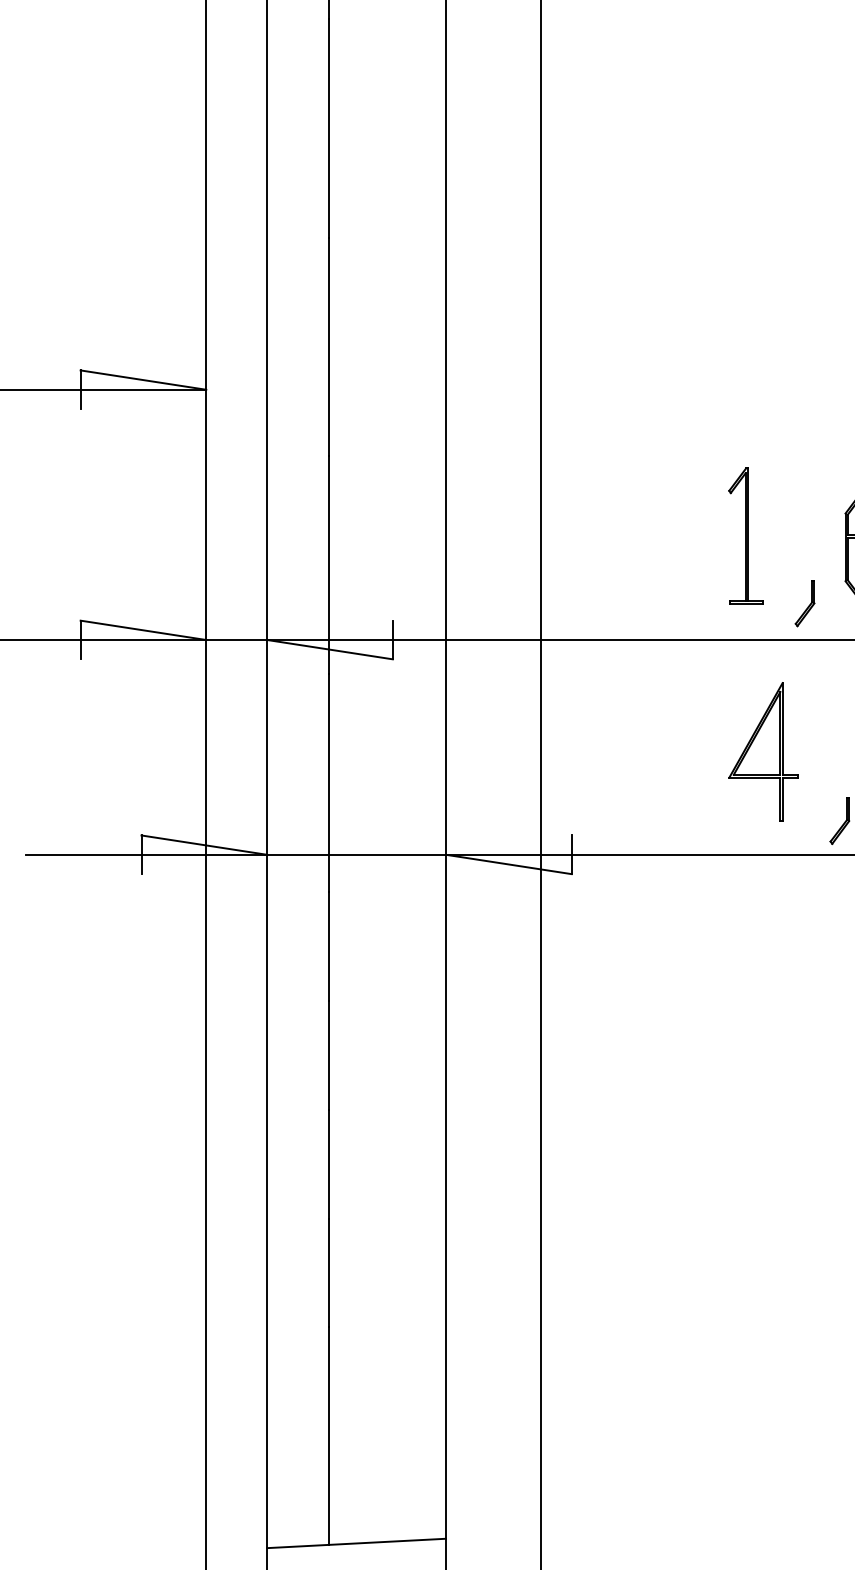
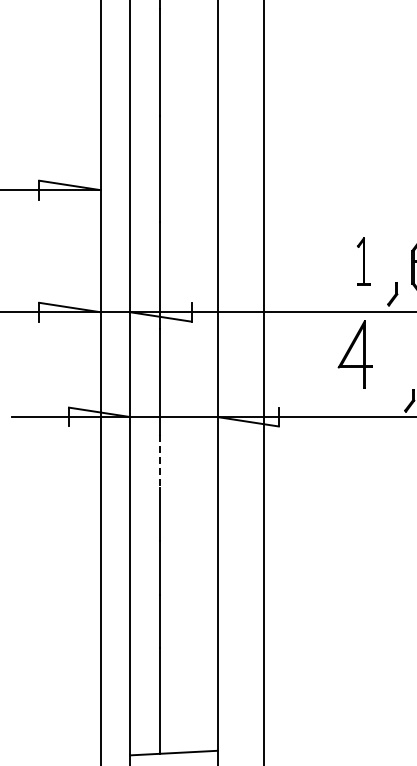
part: (745, 535) -> (363, 261), size x0.7
part: (761, 751) -> (354, 354), moved
line: (329, 945) -> (160, 461), solid -> dashed

